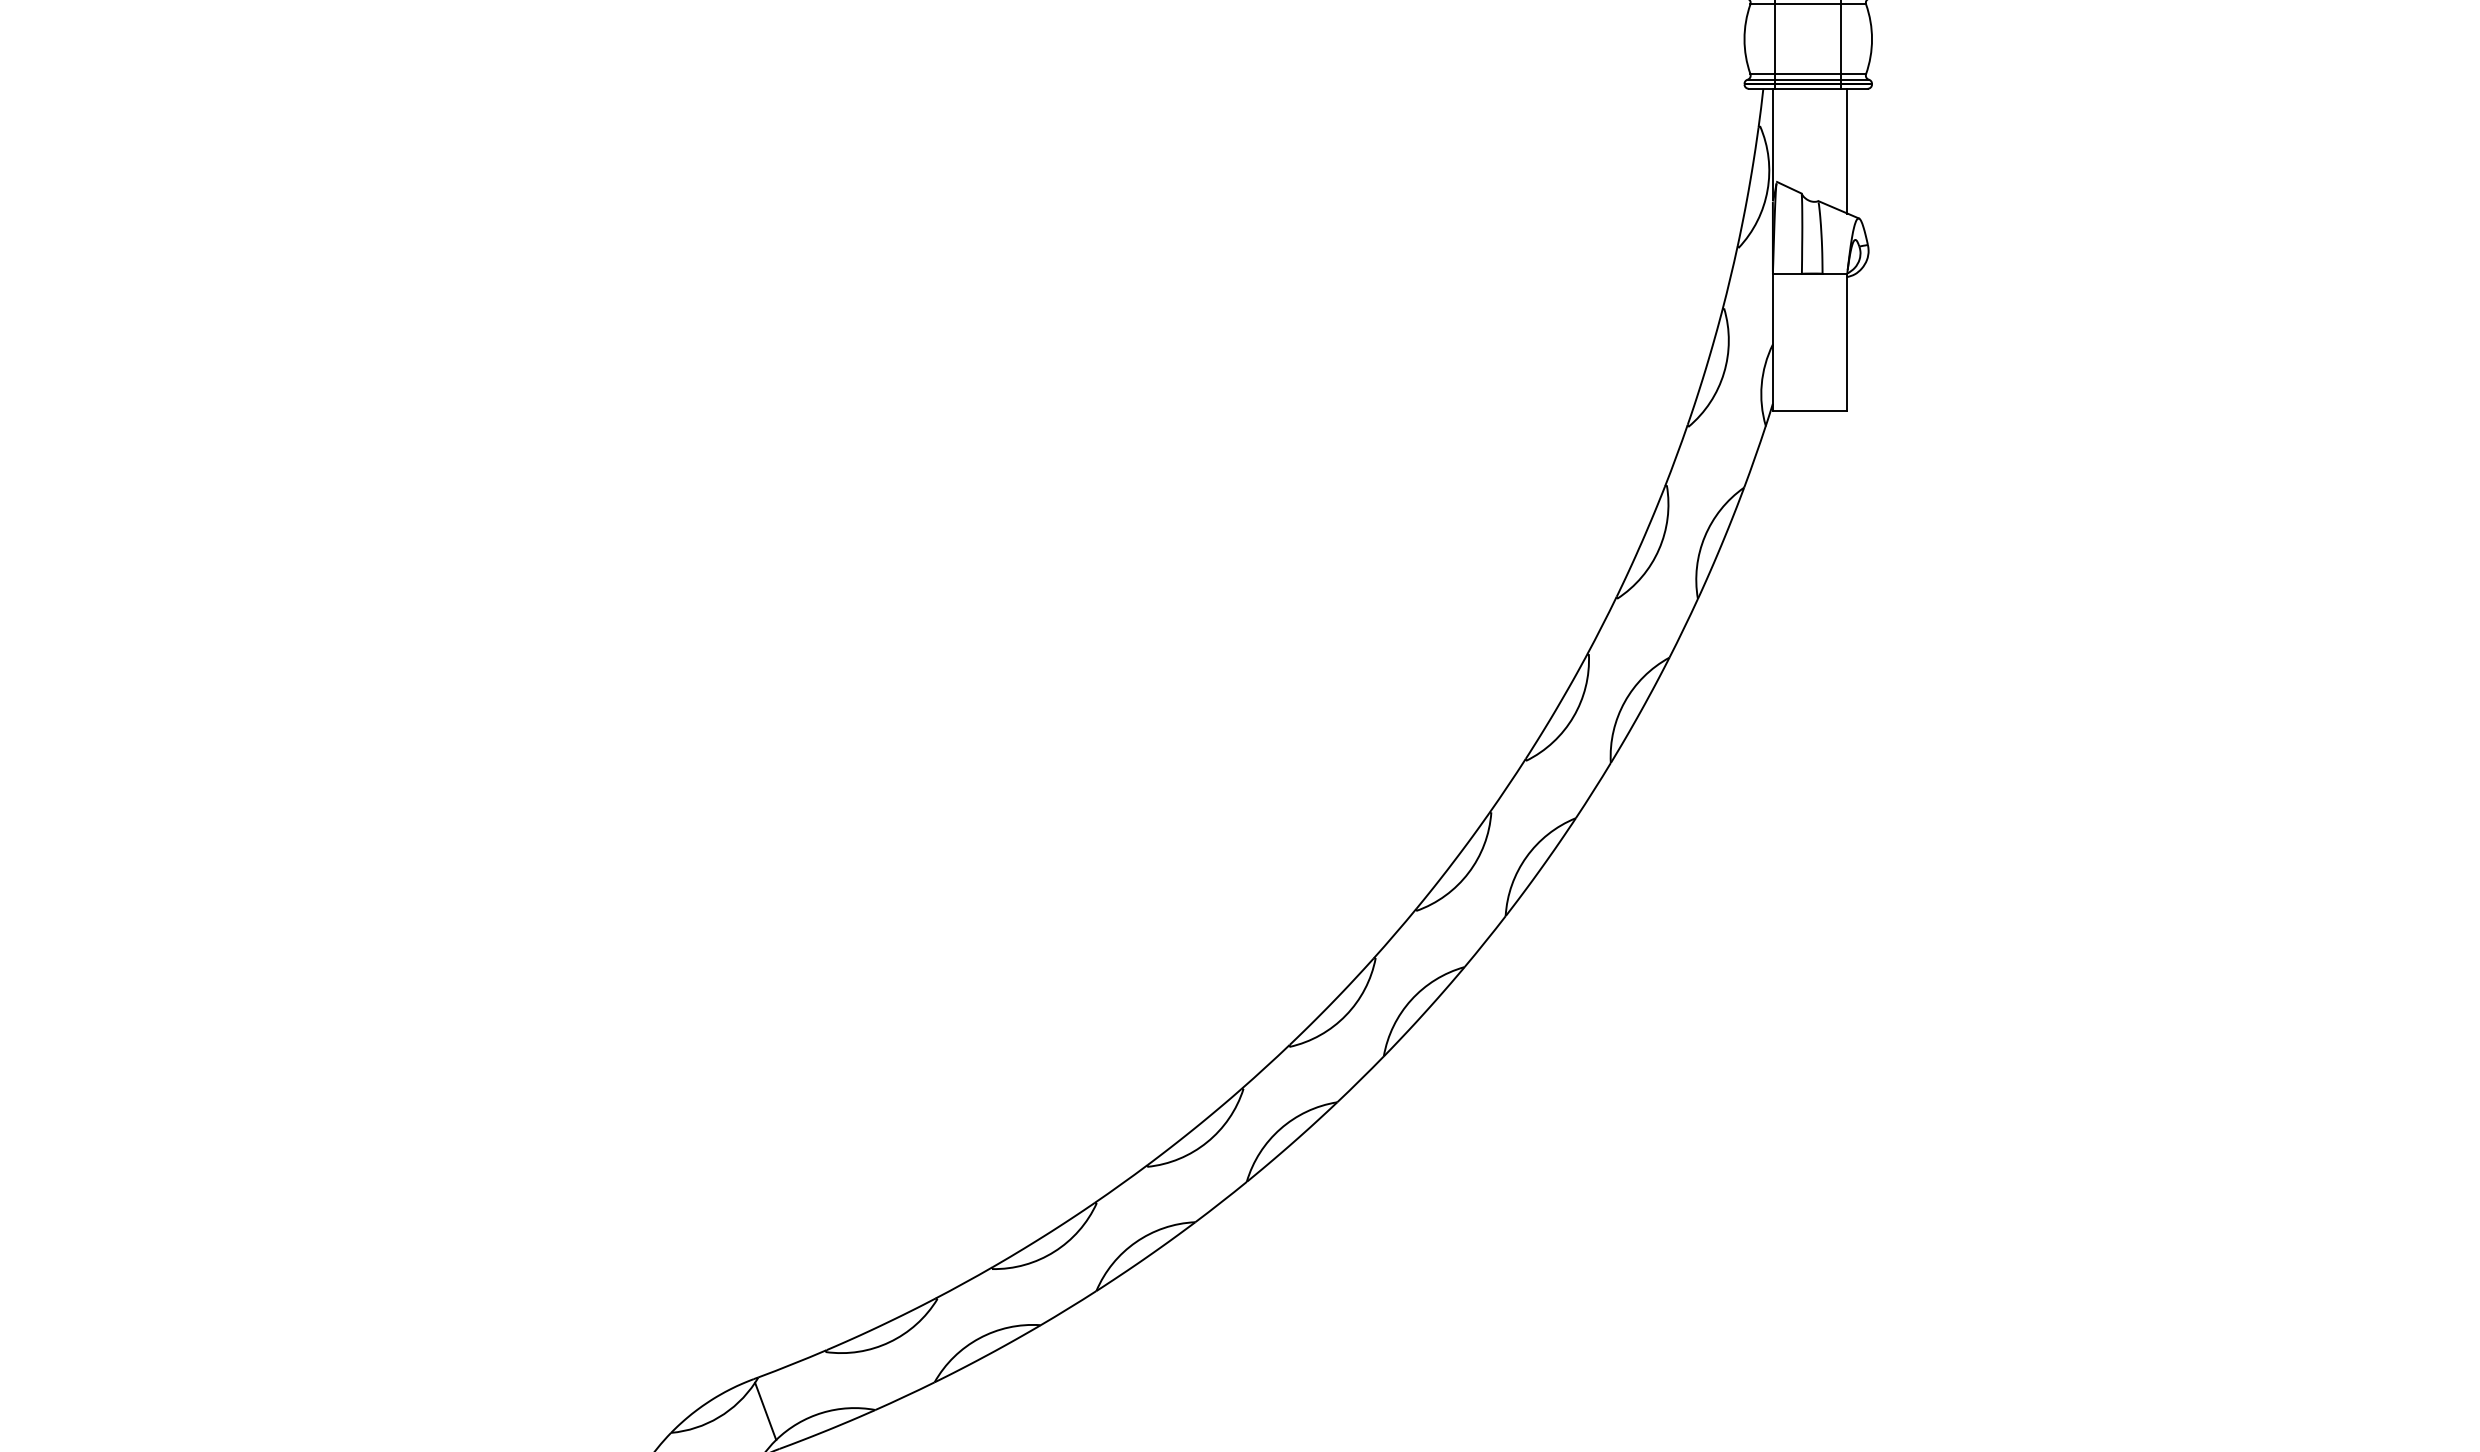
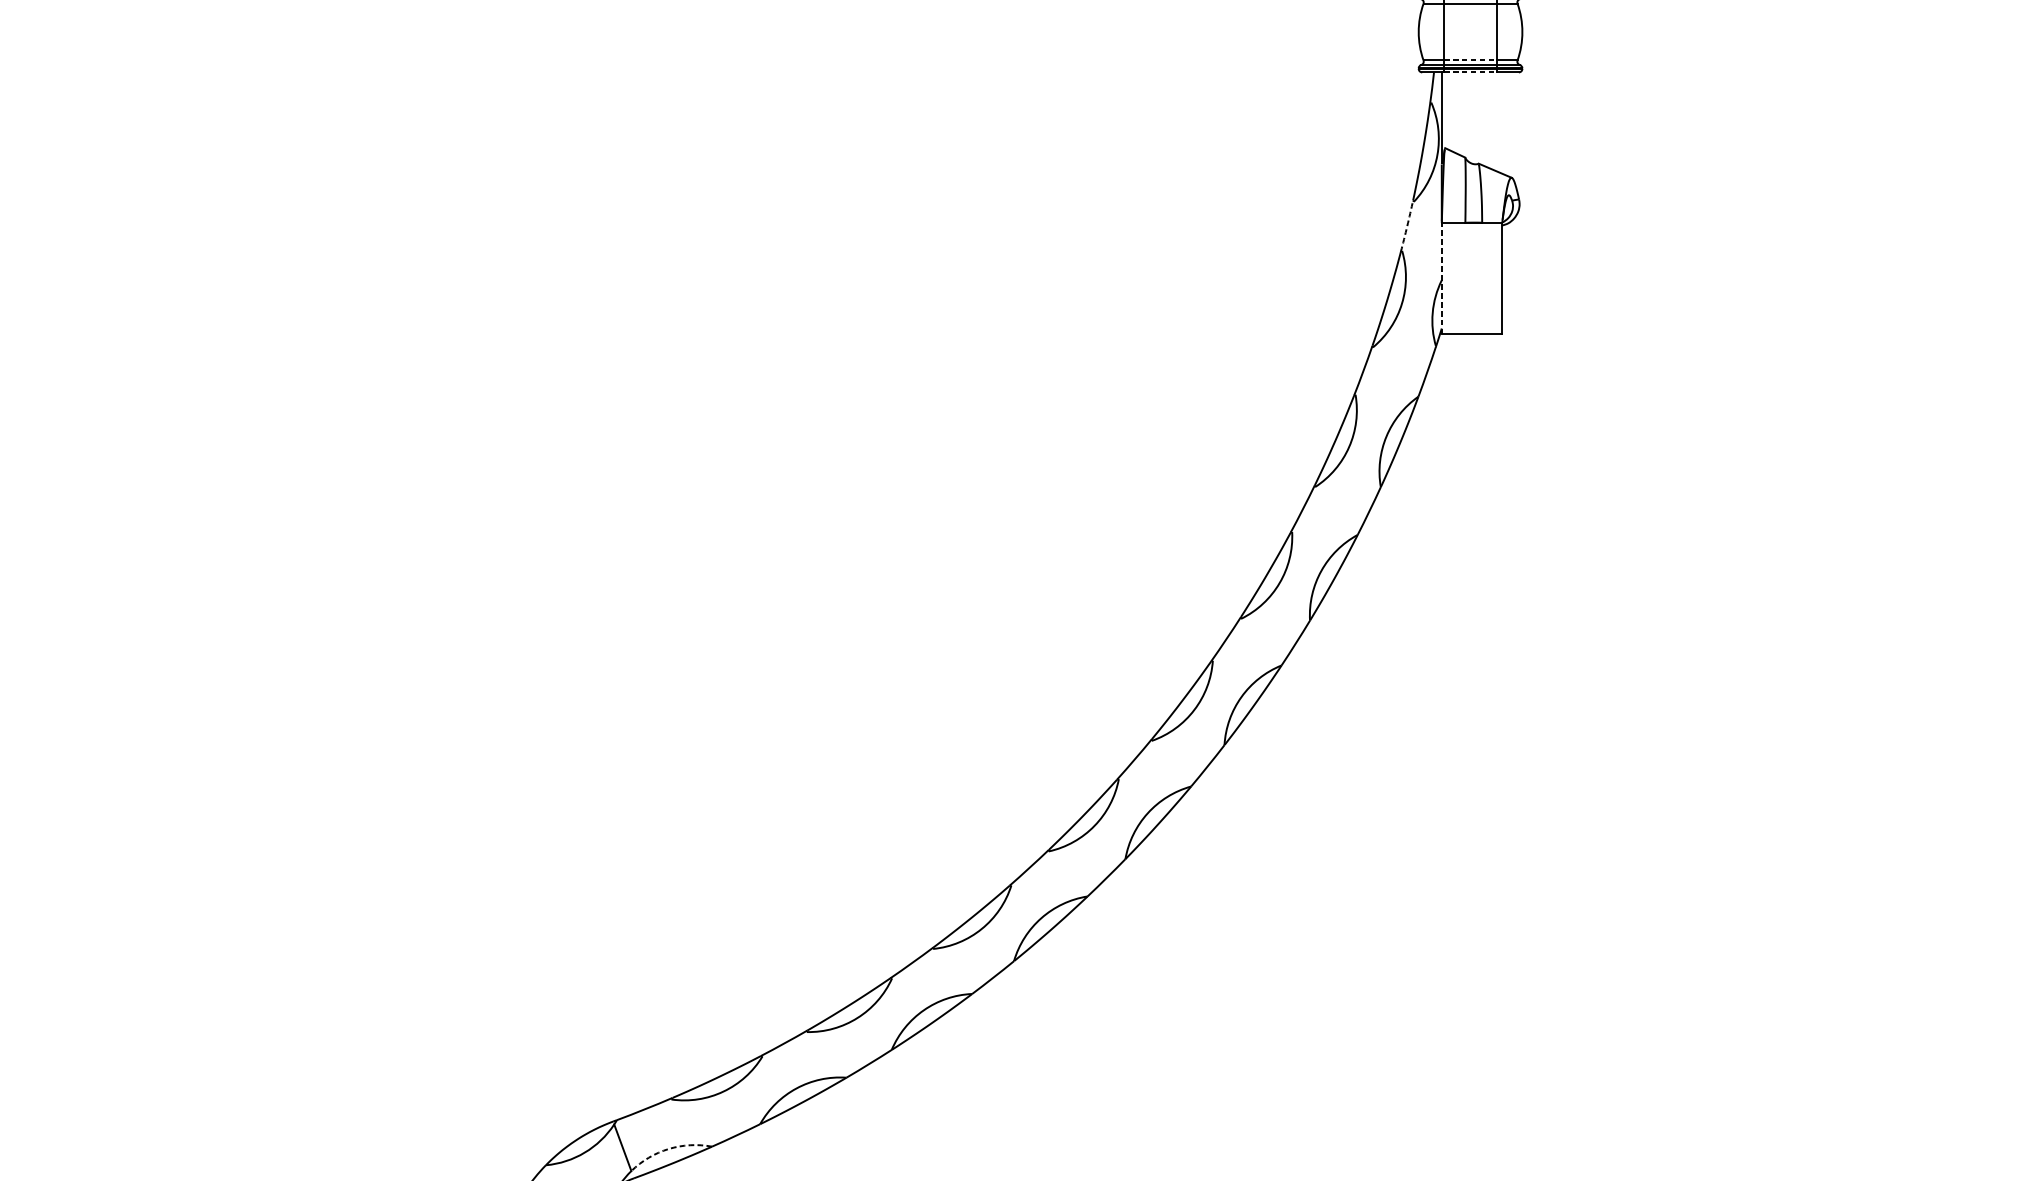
line: (1808, 74) -> (1470, 60), solid -> dashed
line: (1808, 88) -> (1470, 72), solid -> dashed
line: (1847, 150) -> (1502, 122), removed
arc: (1730, 278) -> (1407, 226), solid -> dashed
line: (1772, 342) -> (1441, 278), solid -> dashed
arc: (822, 1412) -> (669, 1148), solid -> dashed

